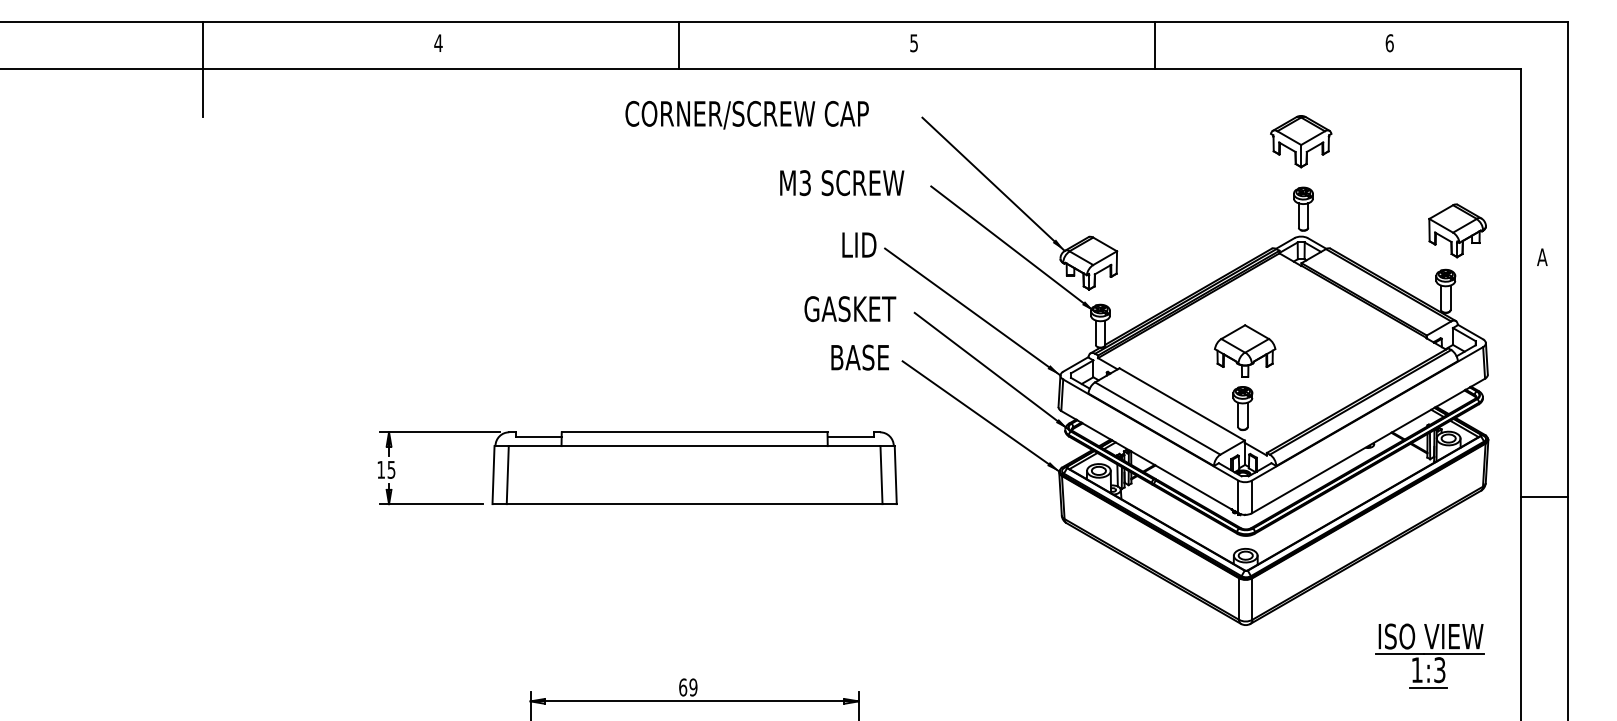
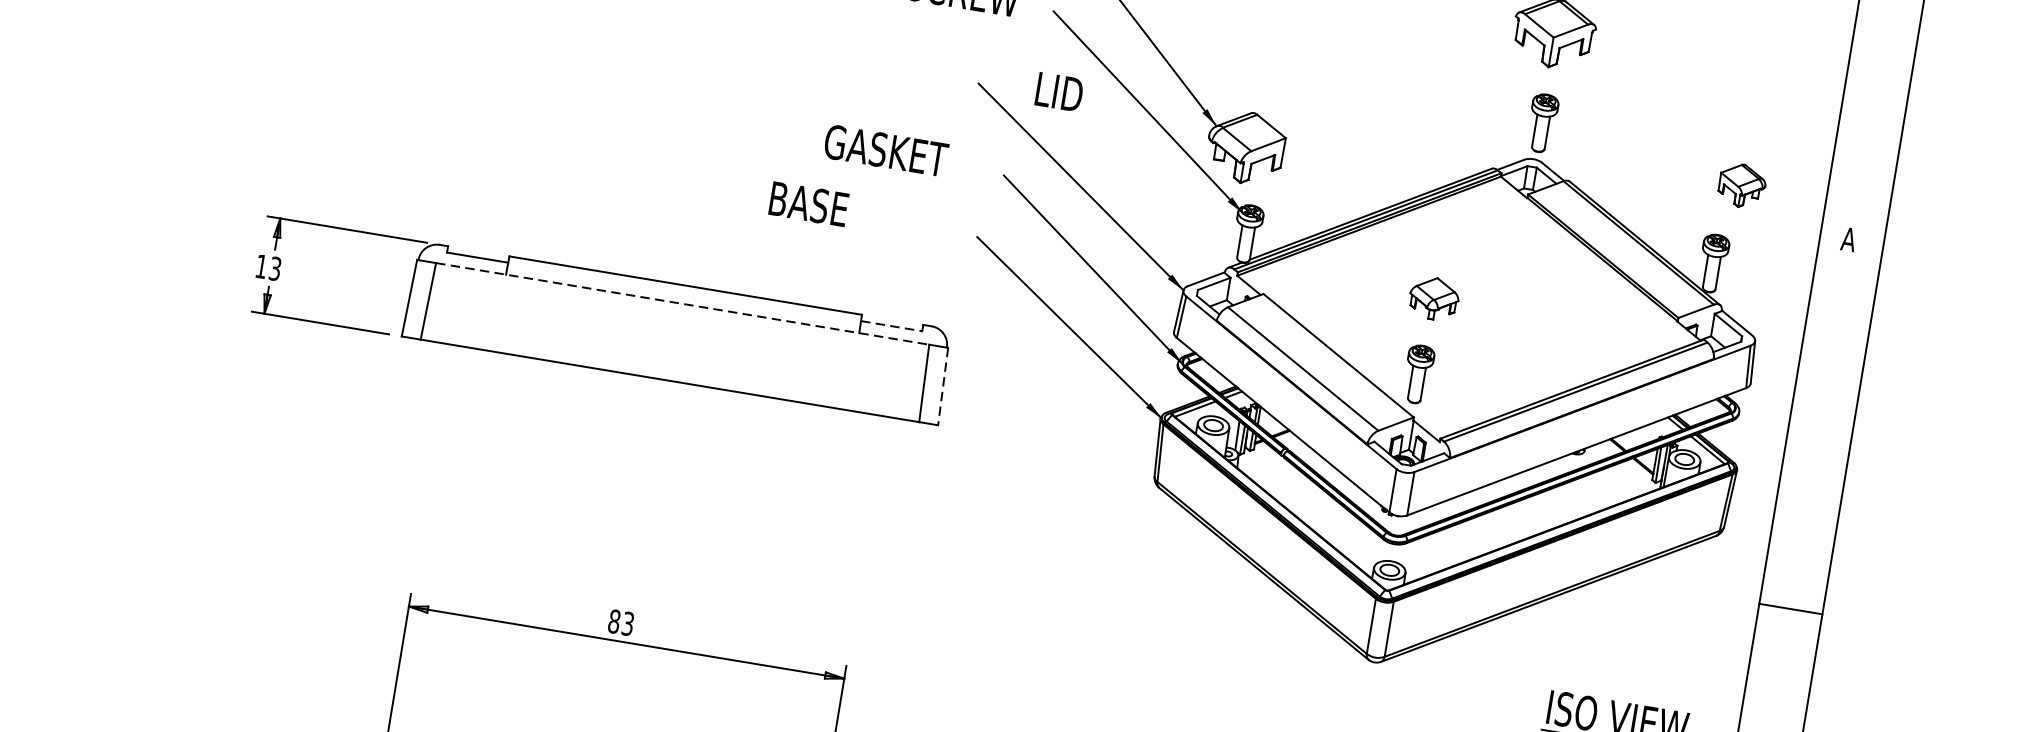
part: (1457, 230) -> (1742, 185), size x0.6
text: (859, 244) -> (1059, 91), moved
text: (850, 309) -> (886, 151), moved
part: (1245, 350) -> (1434, 298), size x0.6
text: (859, 357) -> (808, 203), moved
line: (851, 437) -> (892, 326), solid -> dashed
line: (694, 446) -> (682, 304), solid -> dashed
text: (391, 469) -> (275, 268), 15 -> 13
line: (895, 475) -> (942, 387), solid -> dashed
line: (1544, 497) -> (1790, 609), moved
text: (688, 687) -> (621, 622), 69 -> 83

